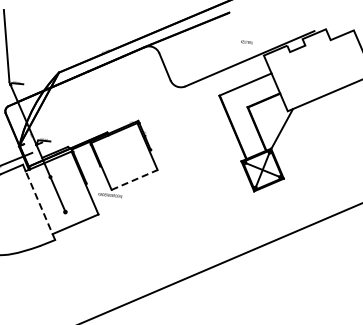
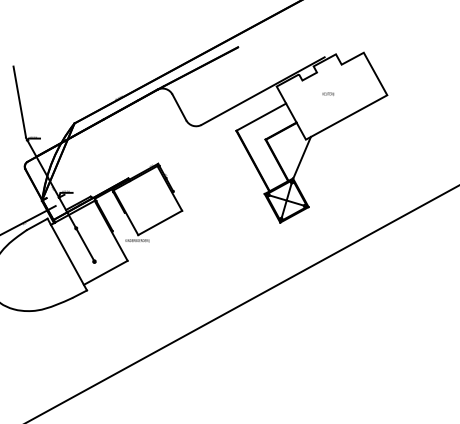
text: (246, 41) -> (328, 93), moved
line: (134, 179) -> (160, 222), dashed -> solid
line: (39, 205) -> (68, 257), dashed -> solid

